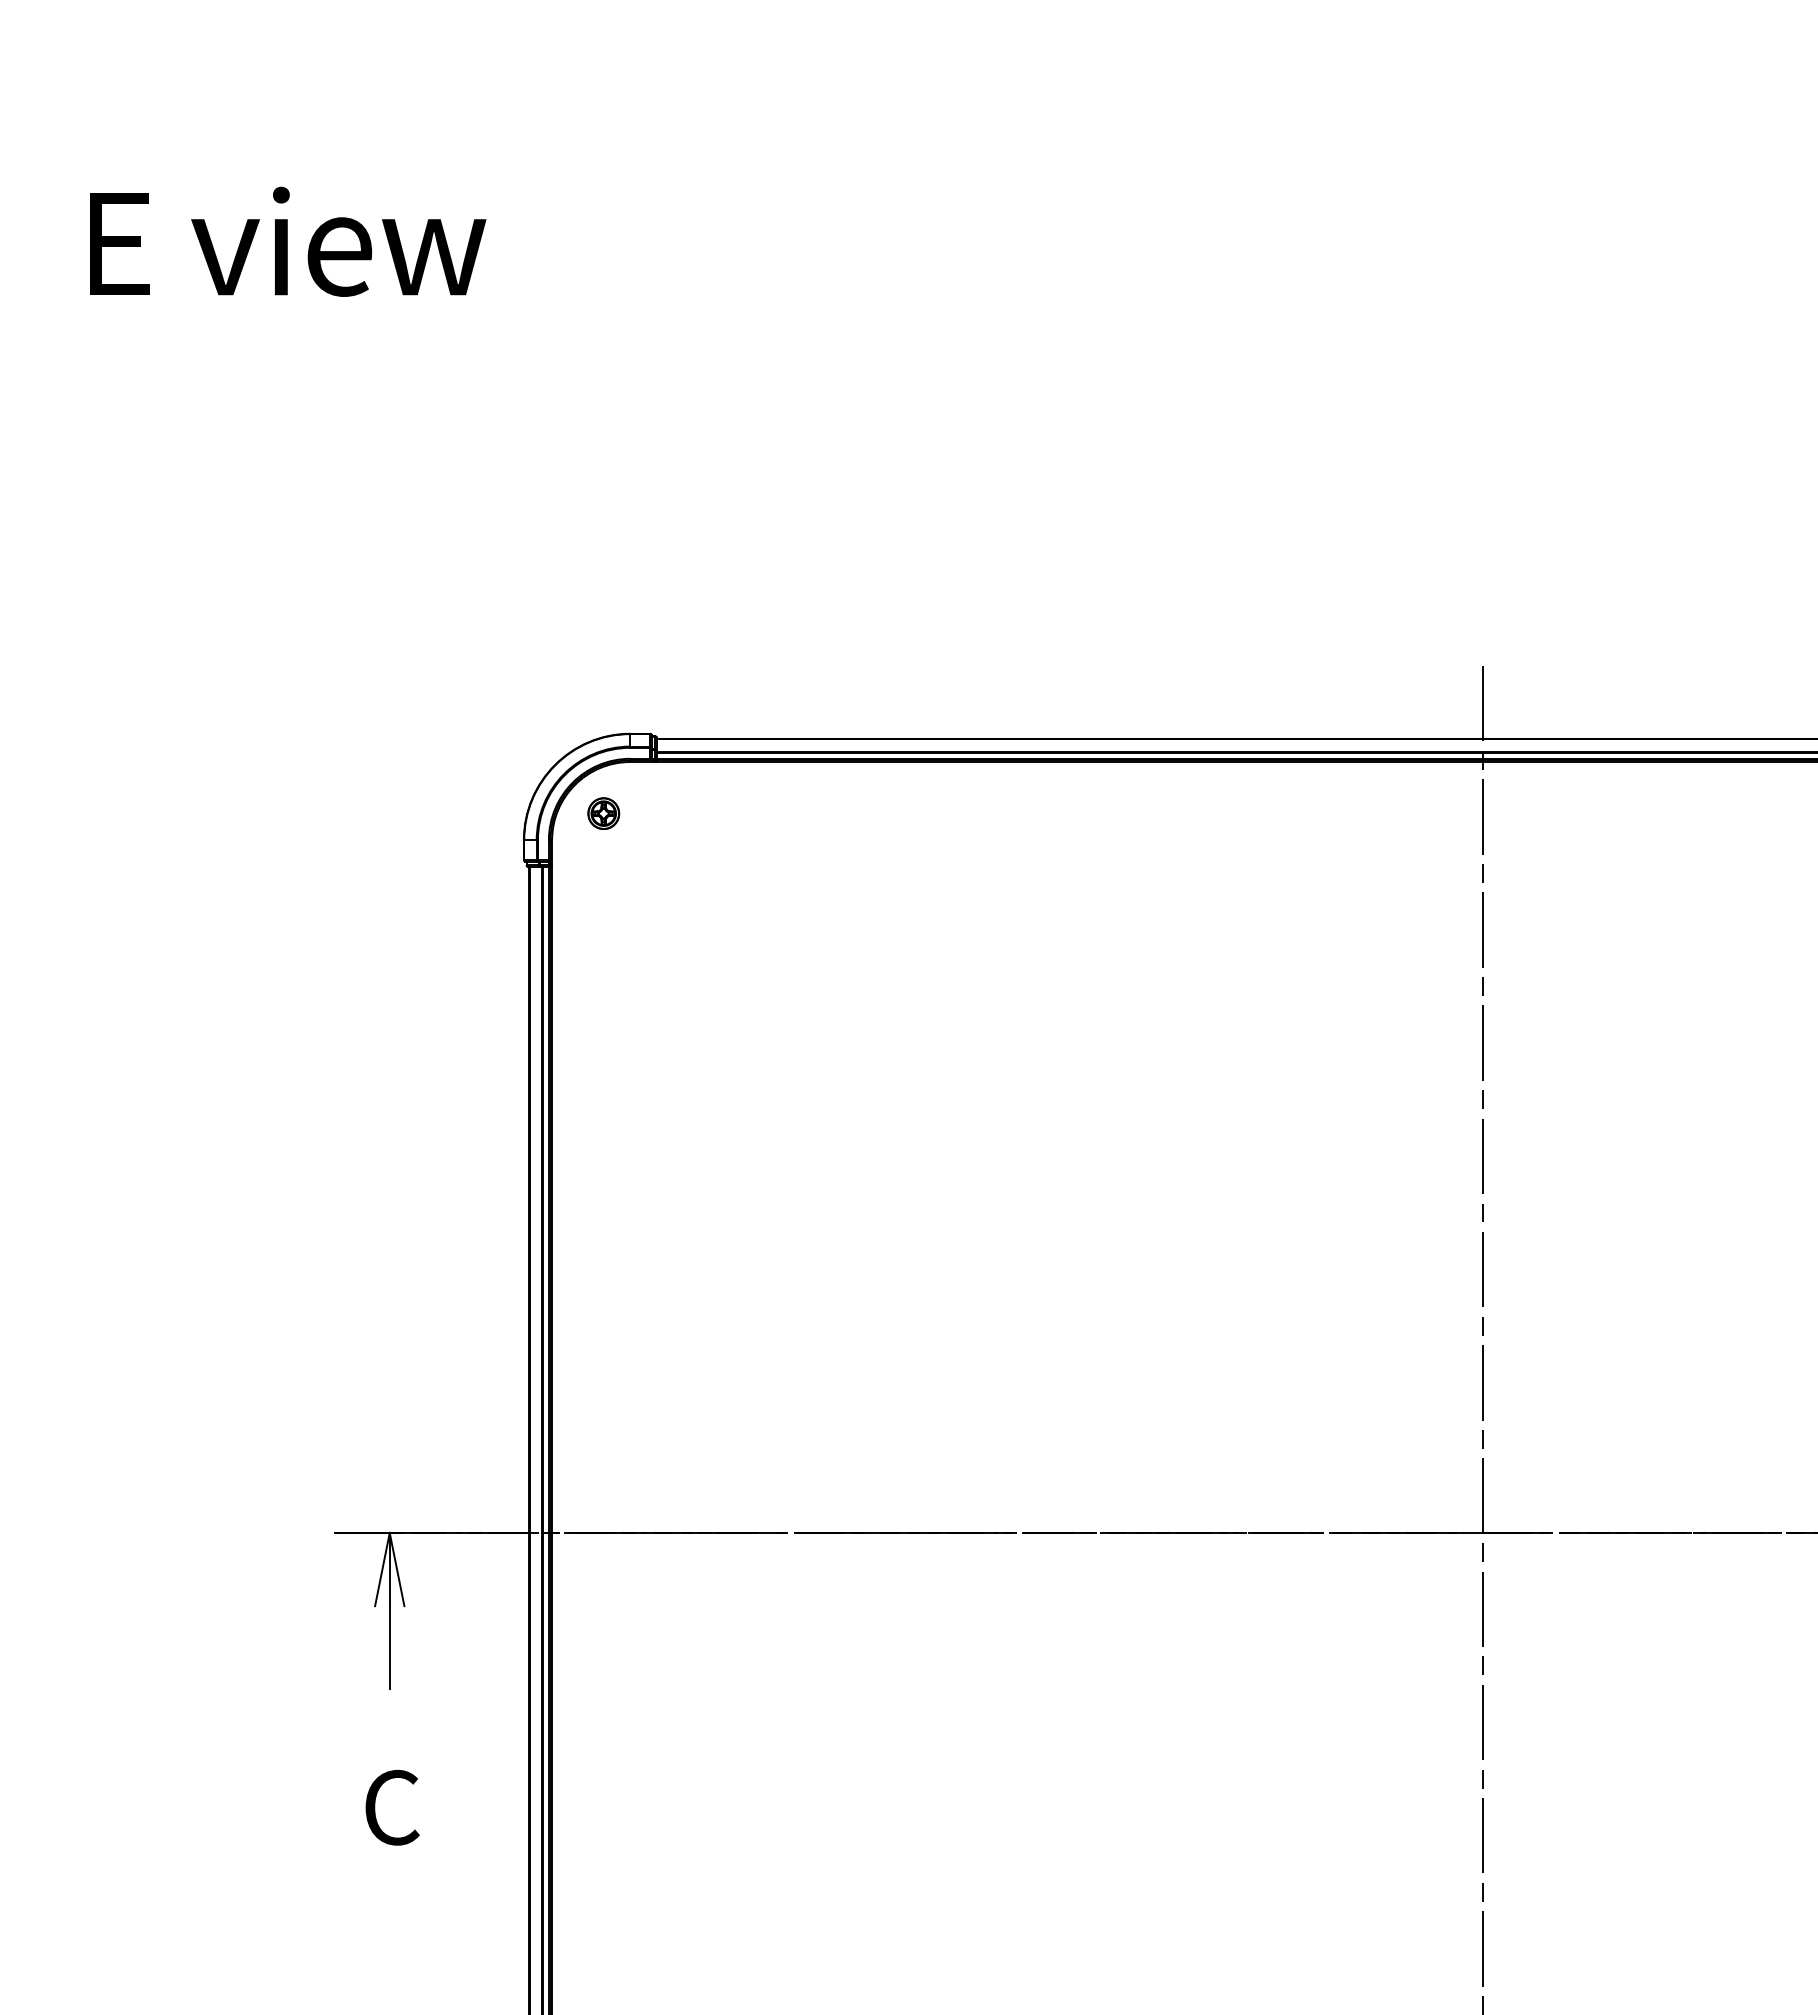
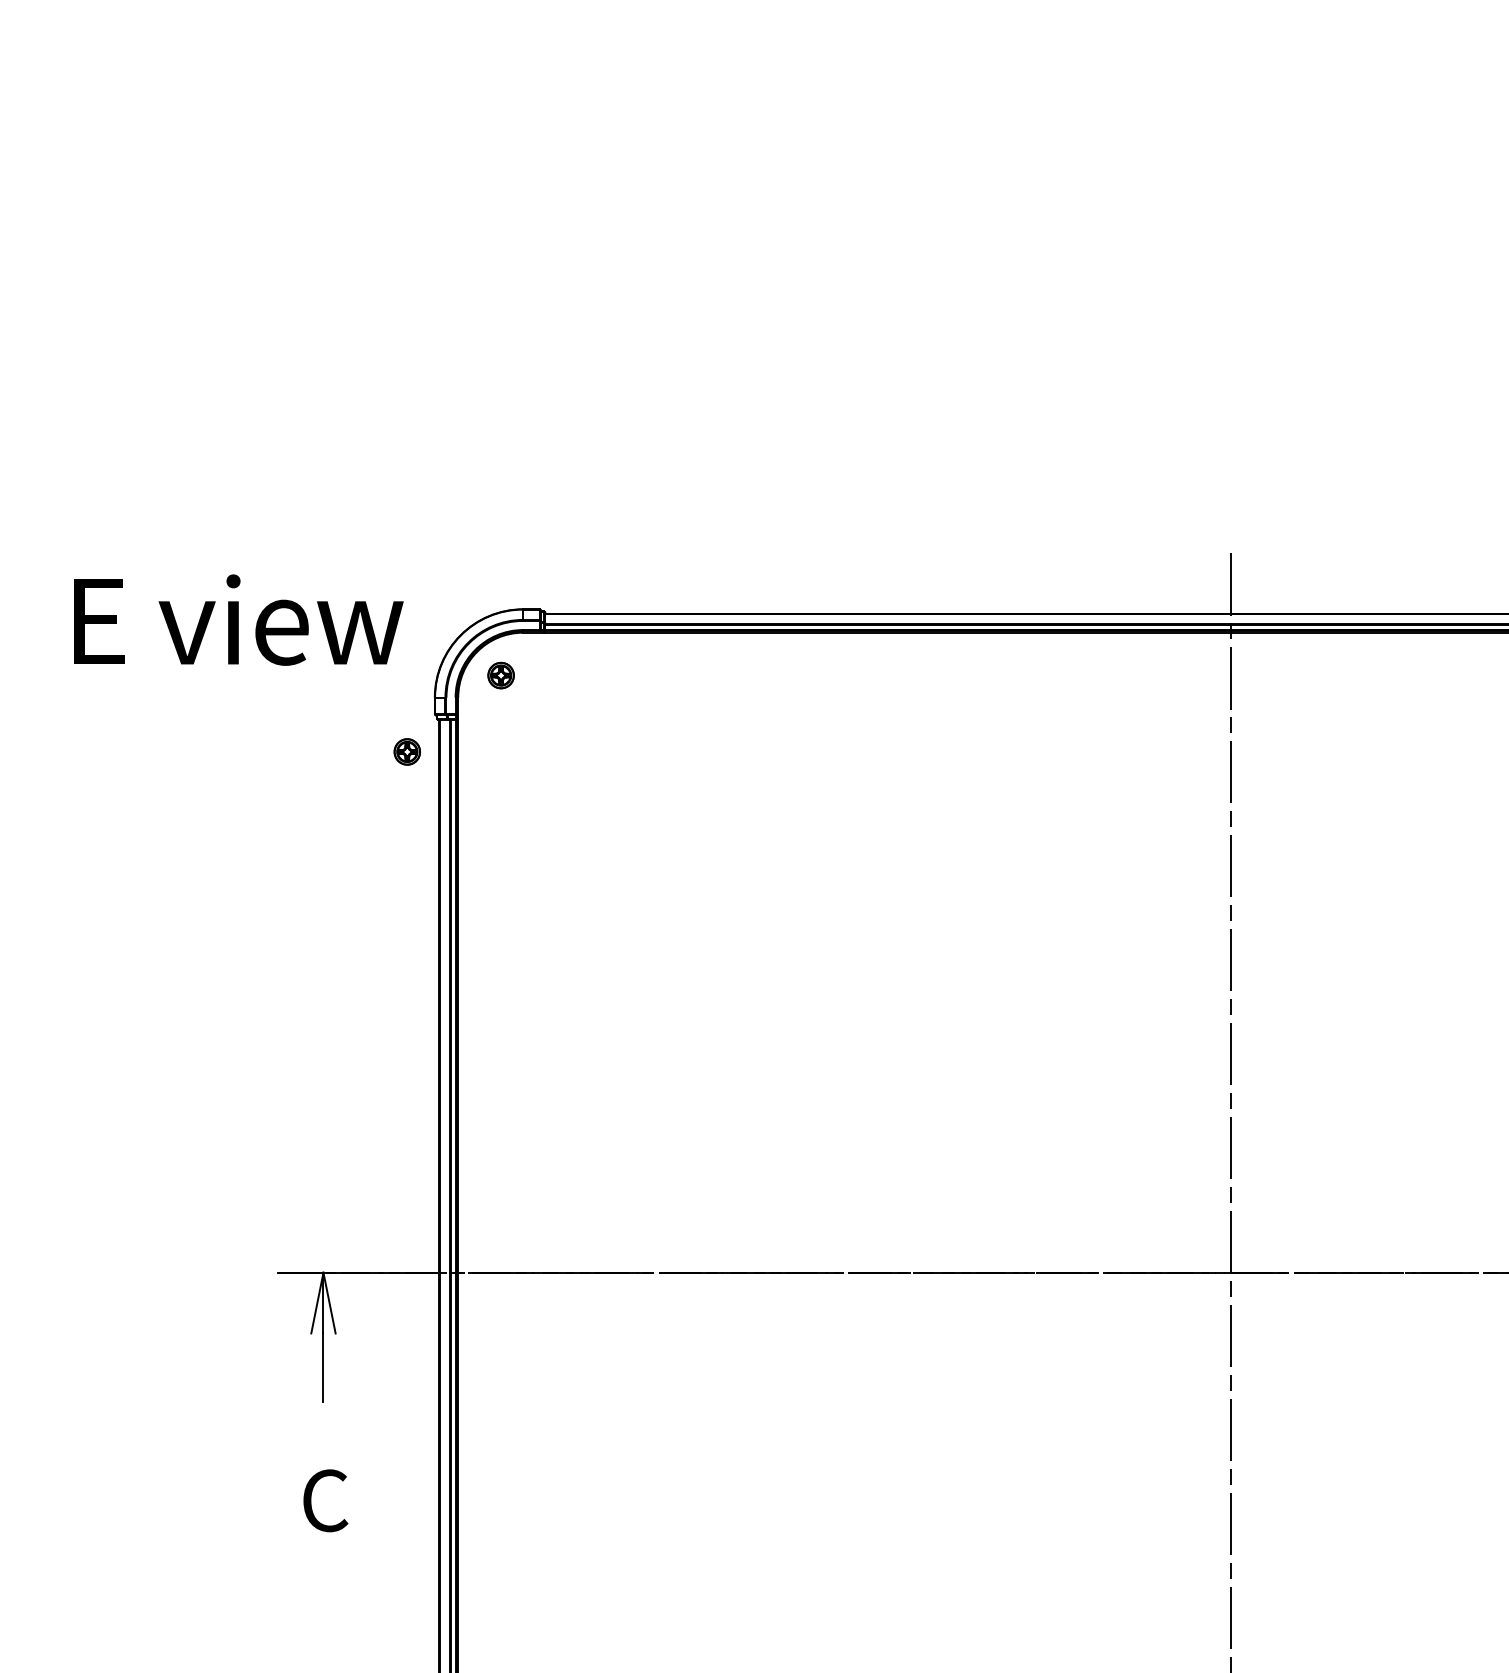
text: (288, 241) -> (239, 619), moved
part: (490, 905) -> (407, 751), added

